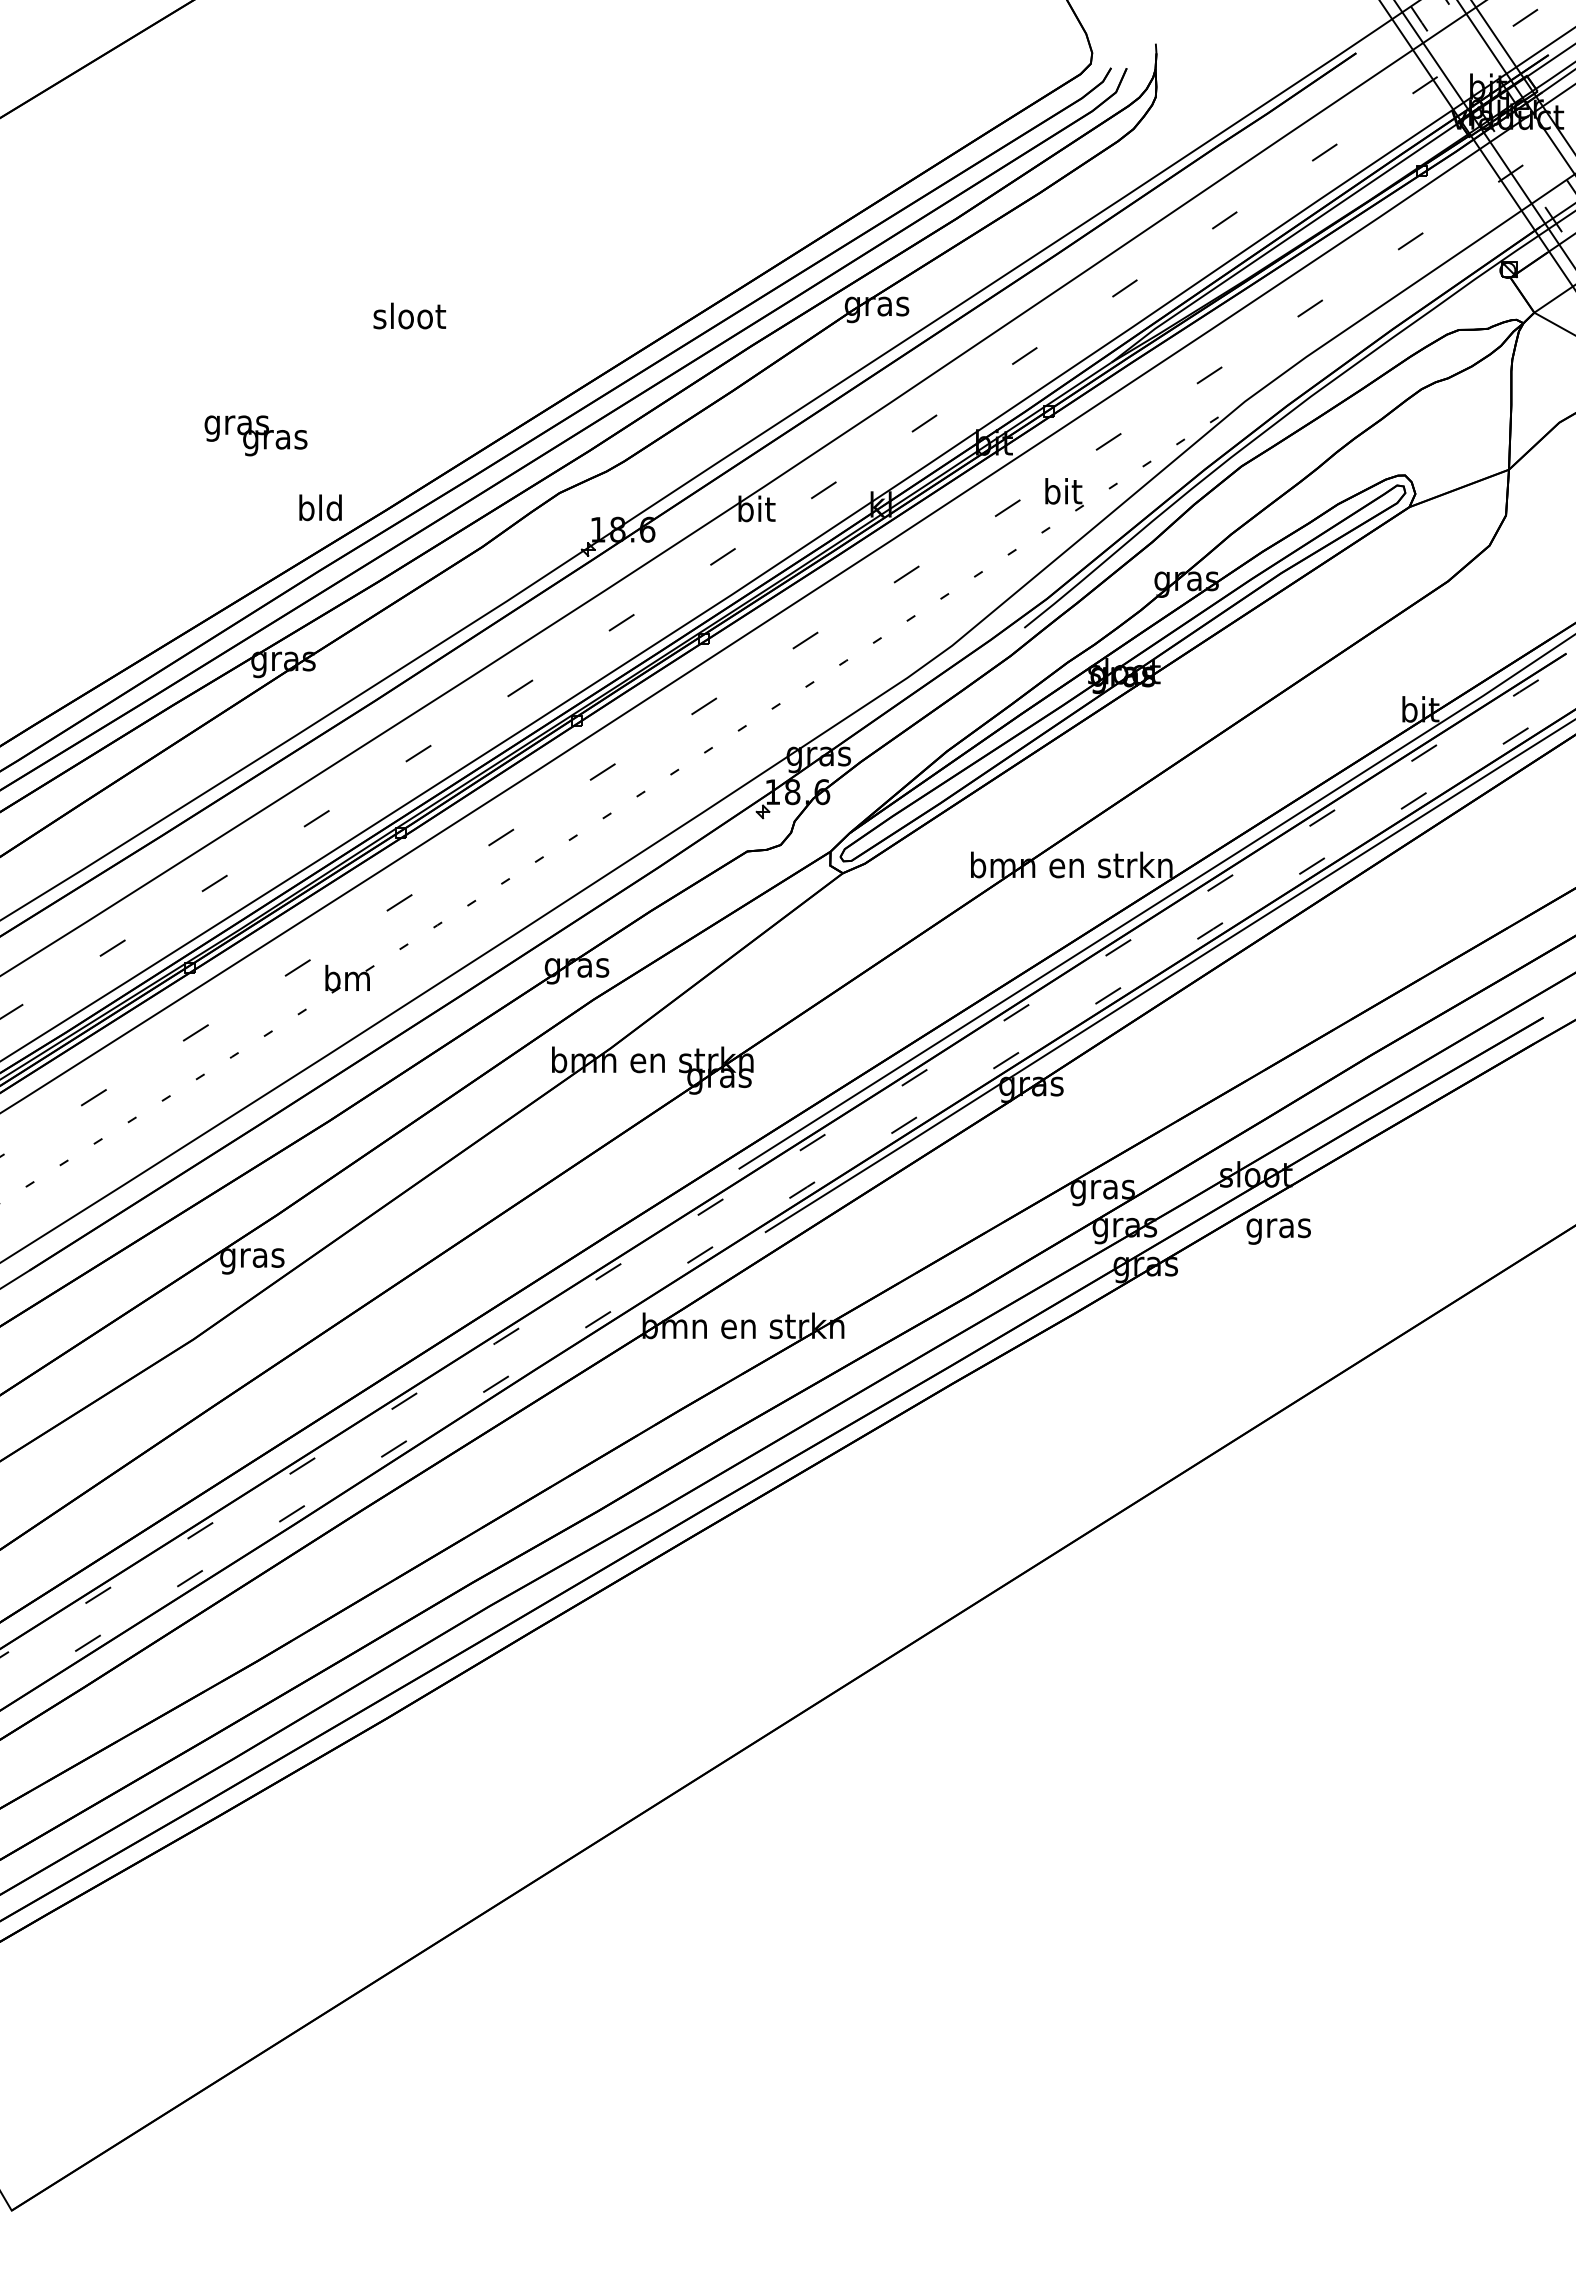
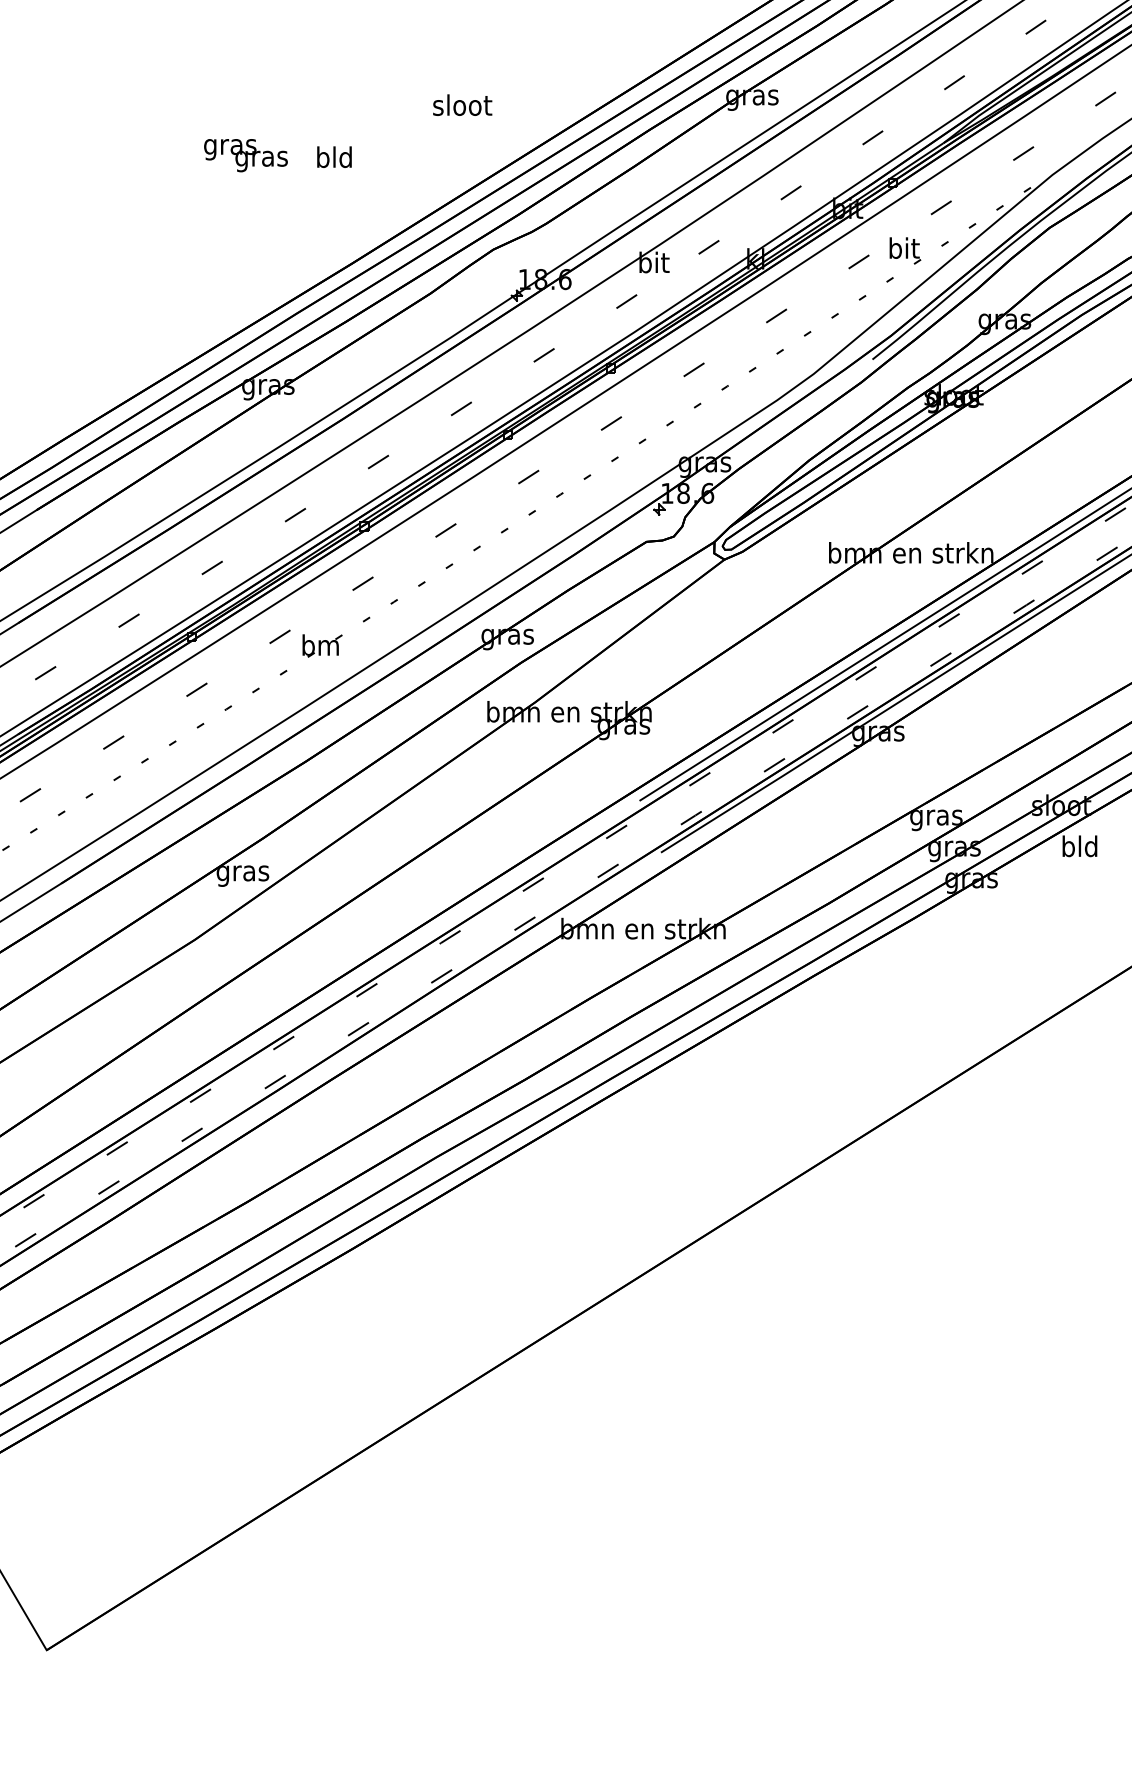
text: (409, 315) -> (462, 104), moved
text: (255, 435) -> (245, 155), moved
text: (320, 507) -> (334, 156), moved
text: (1278, 1227) -> (1079, 848), gras -> bld

